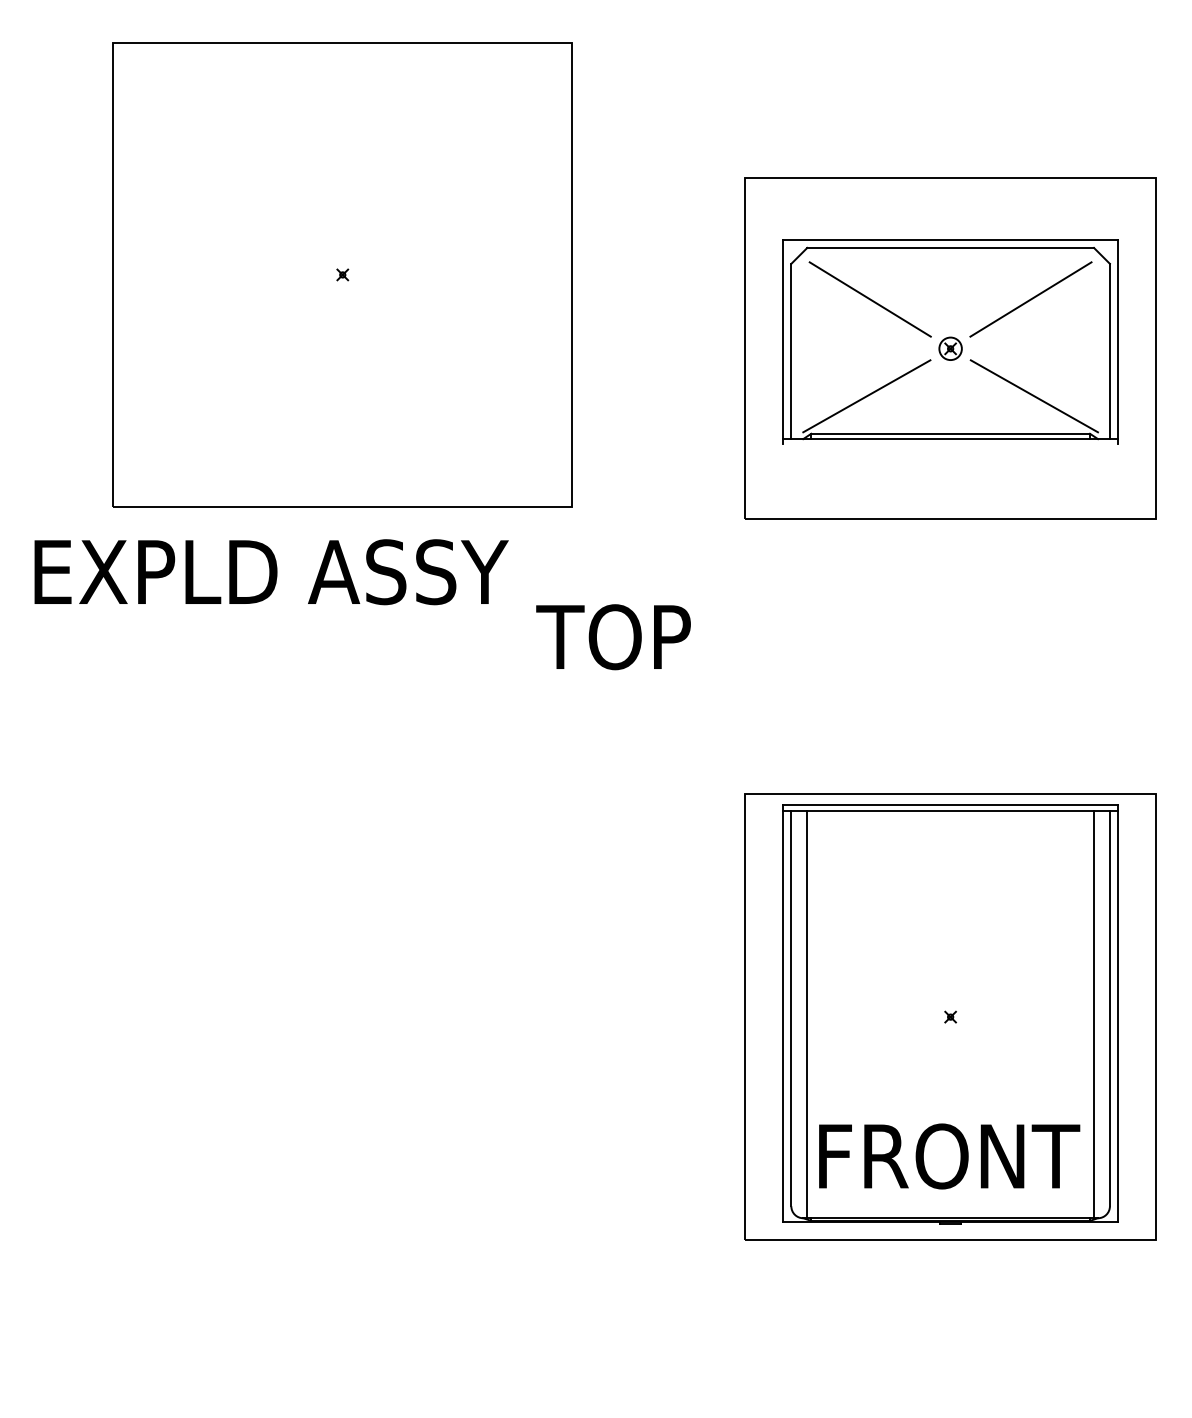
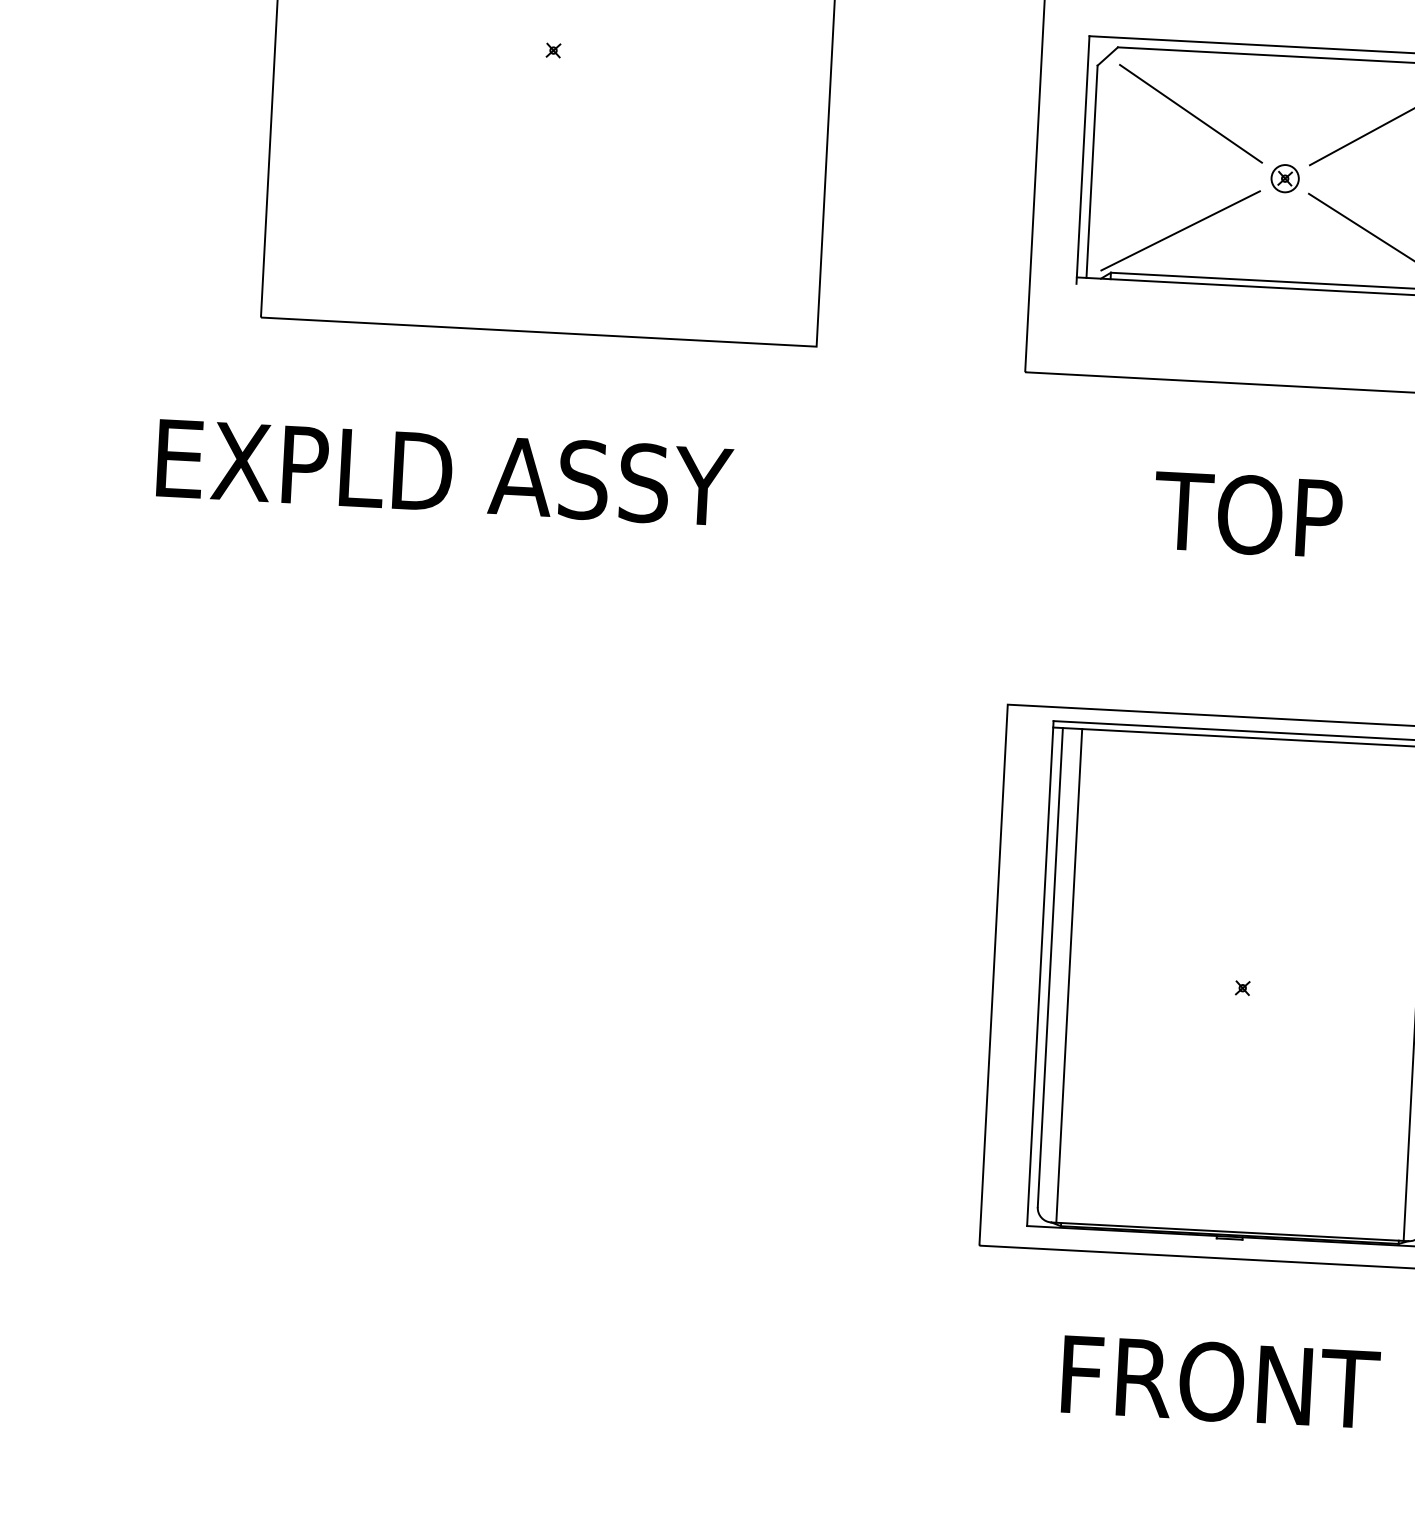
text: (271, 572) -> (444, 473), moved
text: (613, 637) -> (1247, 515), moved
text: (949, 1156) -> (1220, 1382), moved

